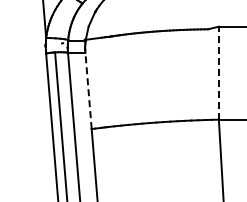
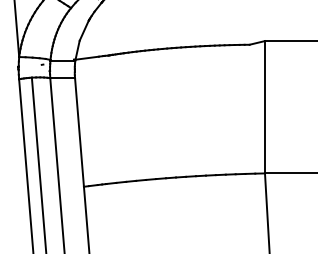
line: (218, 72) -> (264, 106), dashed -> solid
line: (88, 90) -> (79, 131), dashed -> solid

